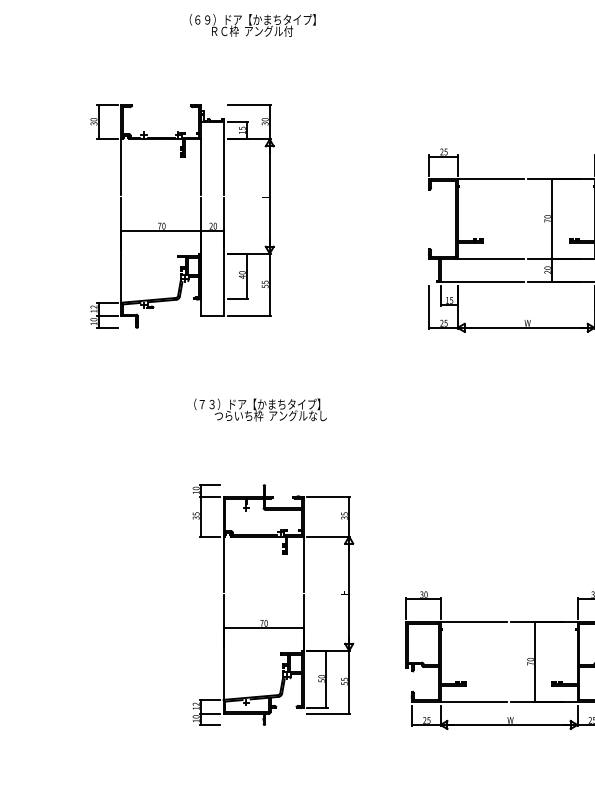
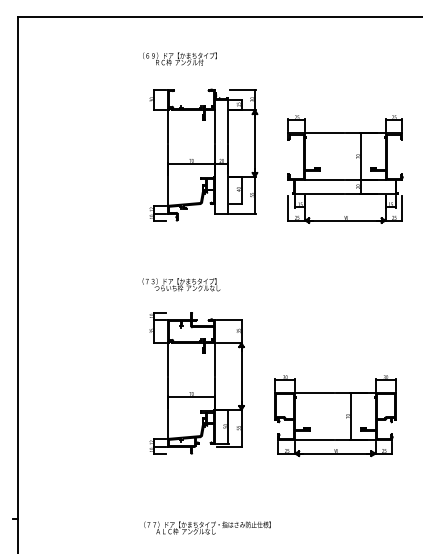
text: (252, 24) -> (179, 58), moved
part: (182, 215) -> (203, 154), moved
text: (260, 409) -> (181, 284), moved

